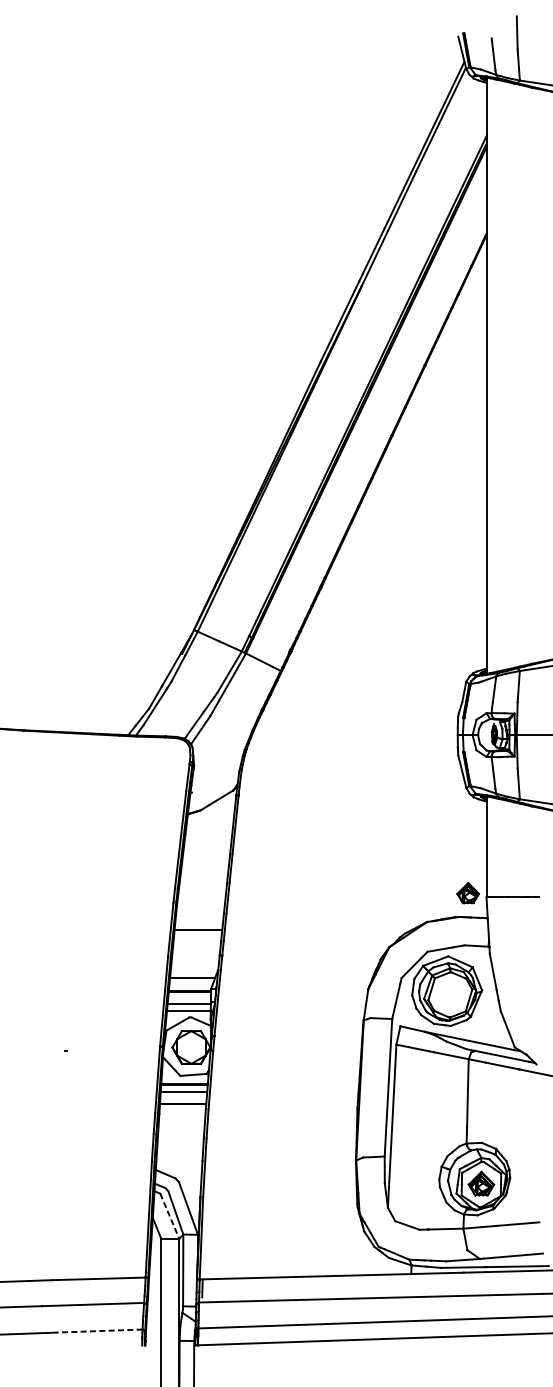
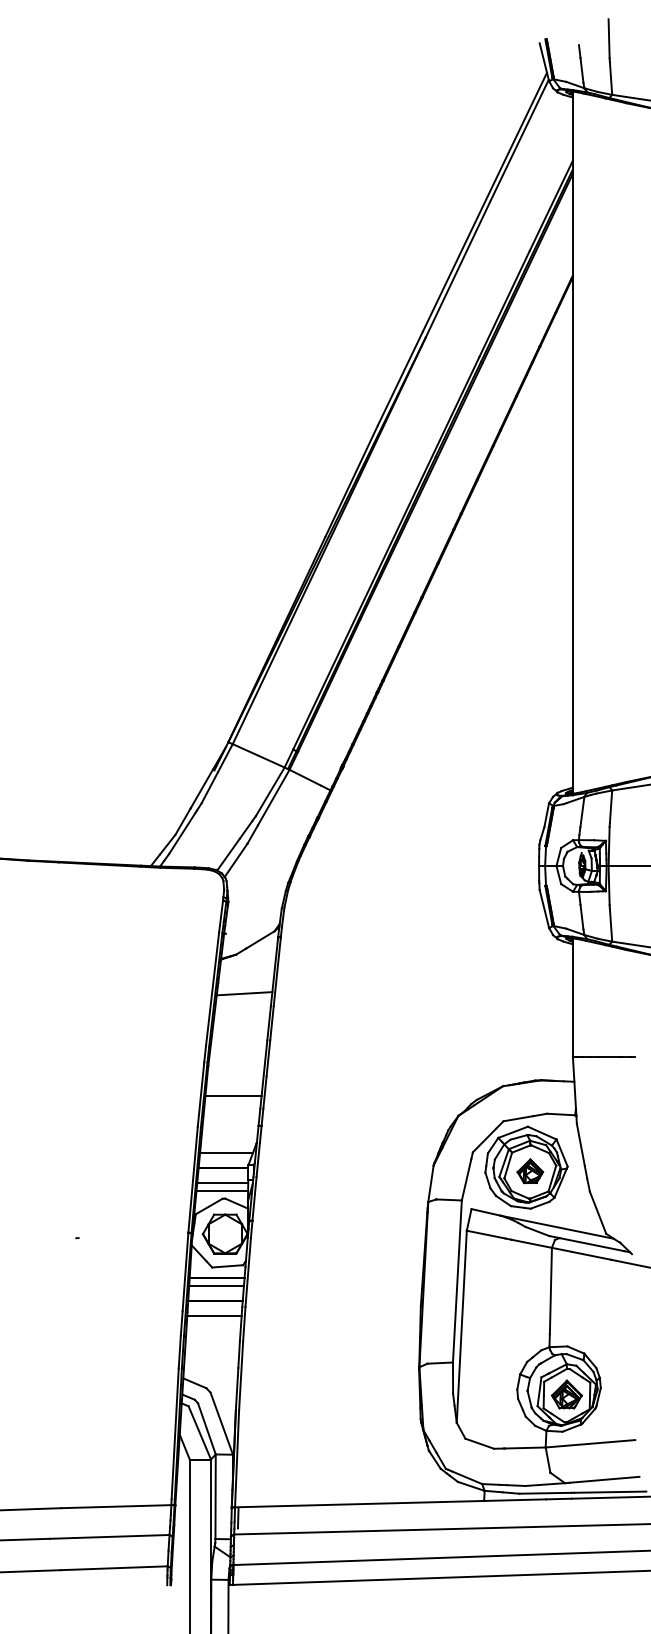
line: (207, 843) -> (244, 993), added
part: (468, 893) -> (530, 1171), moved
line: (182, 1117) -> (214, 1316), added
line: (169, 1215) -> (199, 1432), dashed -> solid
line: (97, 1331) -> (114, 1568), dashed -> solid

